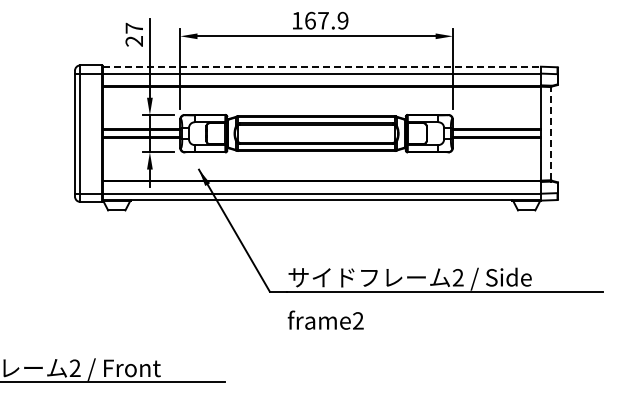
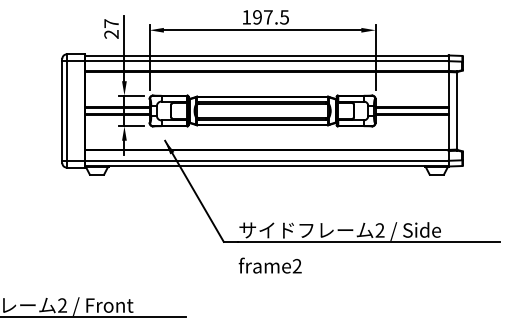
text: (326, 20) -> (270, 17), 167.9 -> 197.5
line: (322, 67) -> (267, 56), dashed -> solid
line: (551, 133) -> (457, 110), dashed -> solid

